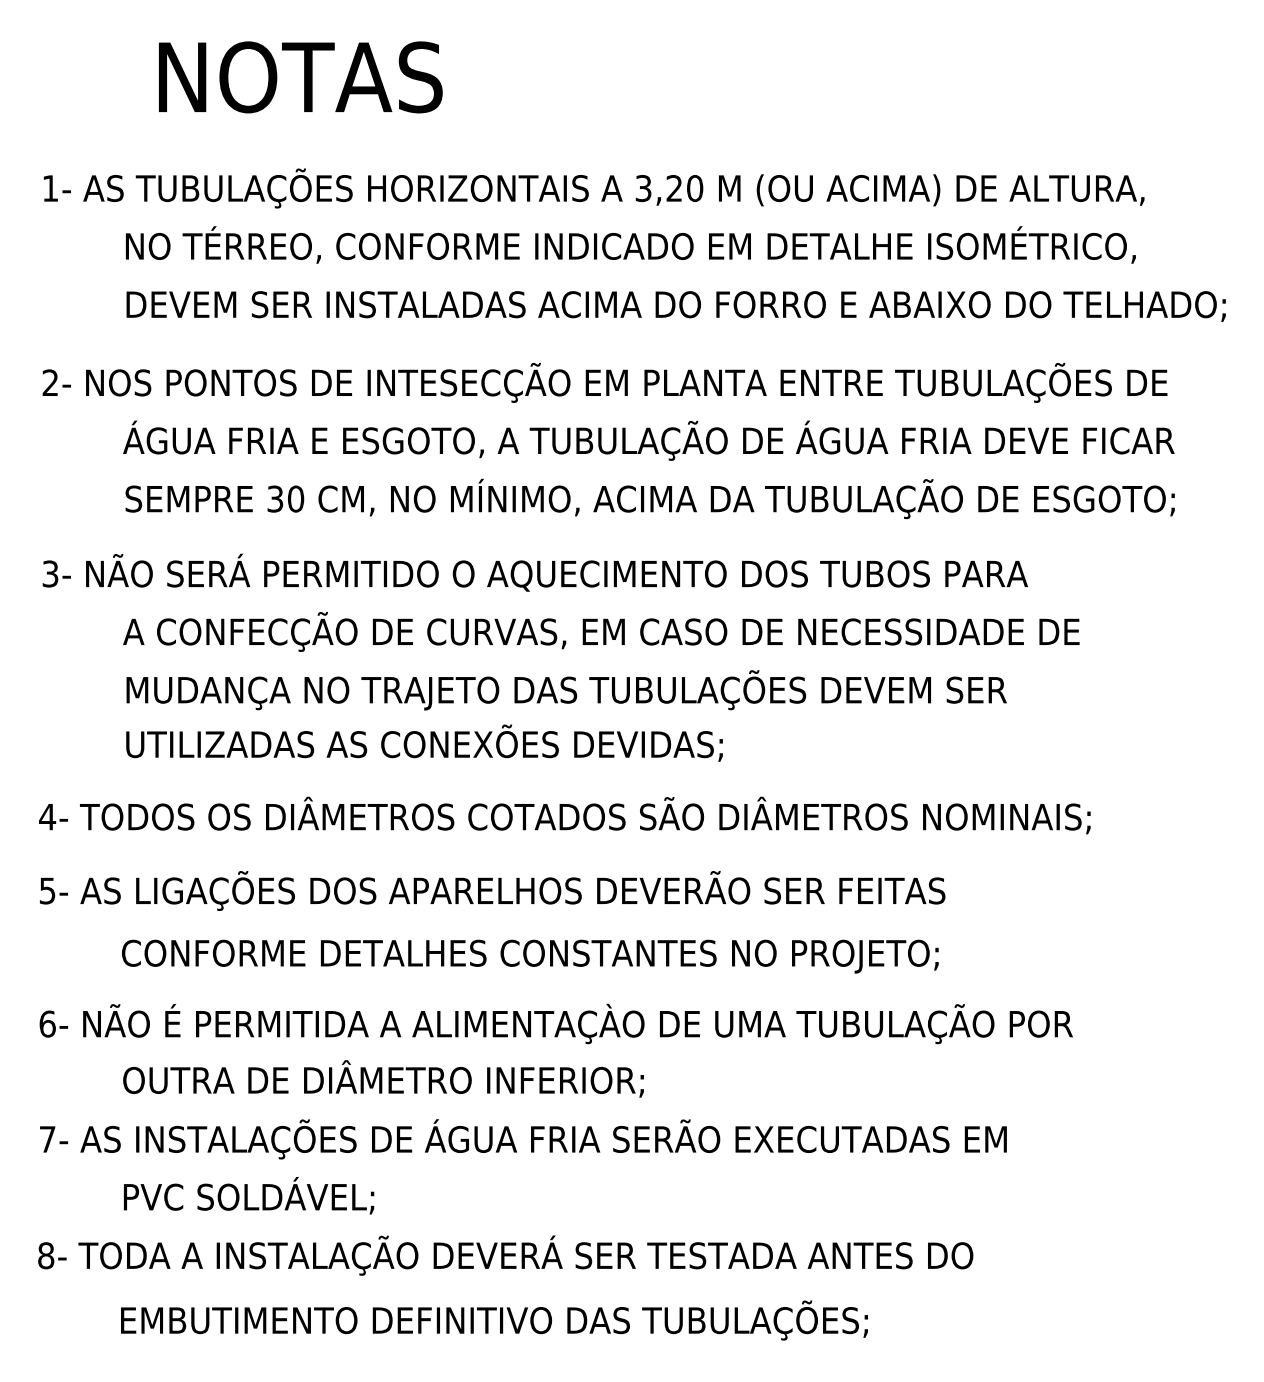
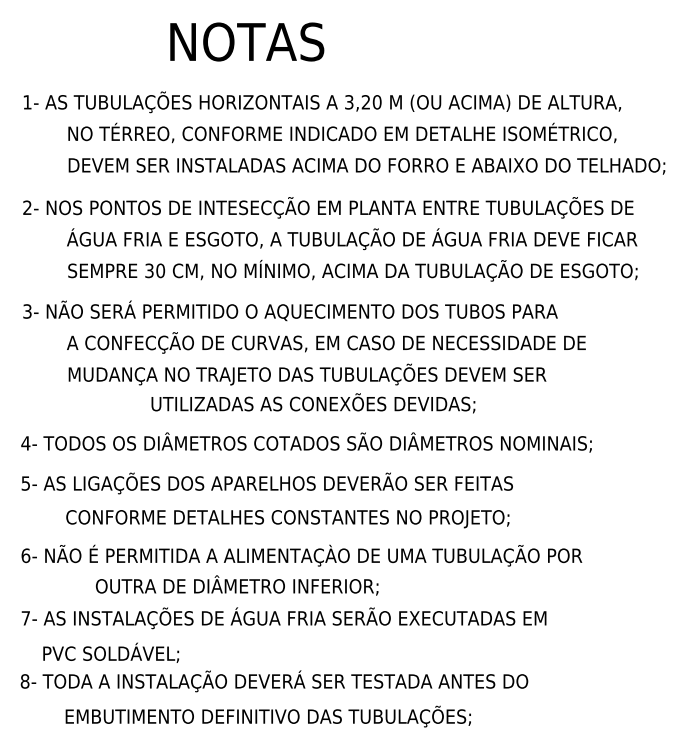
text: (301, 76) -> (247, 41), moved
text: (424, 743) -> (313, 403), moved
text: (384, 1078) -> (237, 585), moved
text: (249, 1195) -> (111, 652), moved

